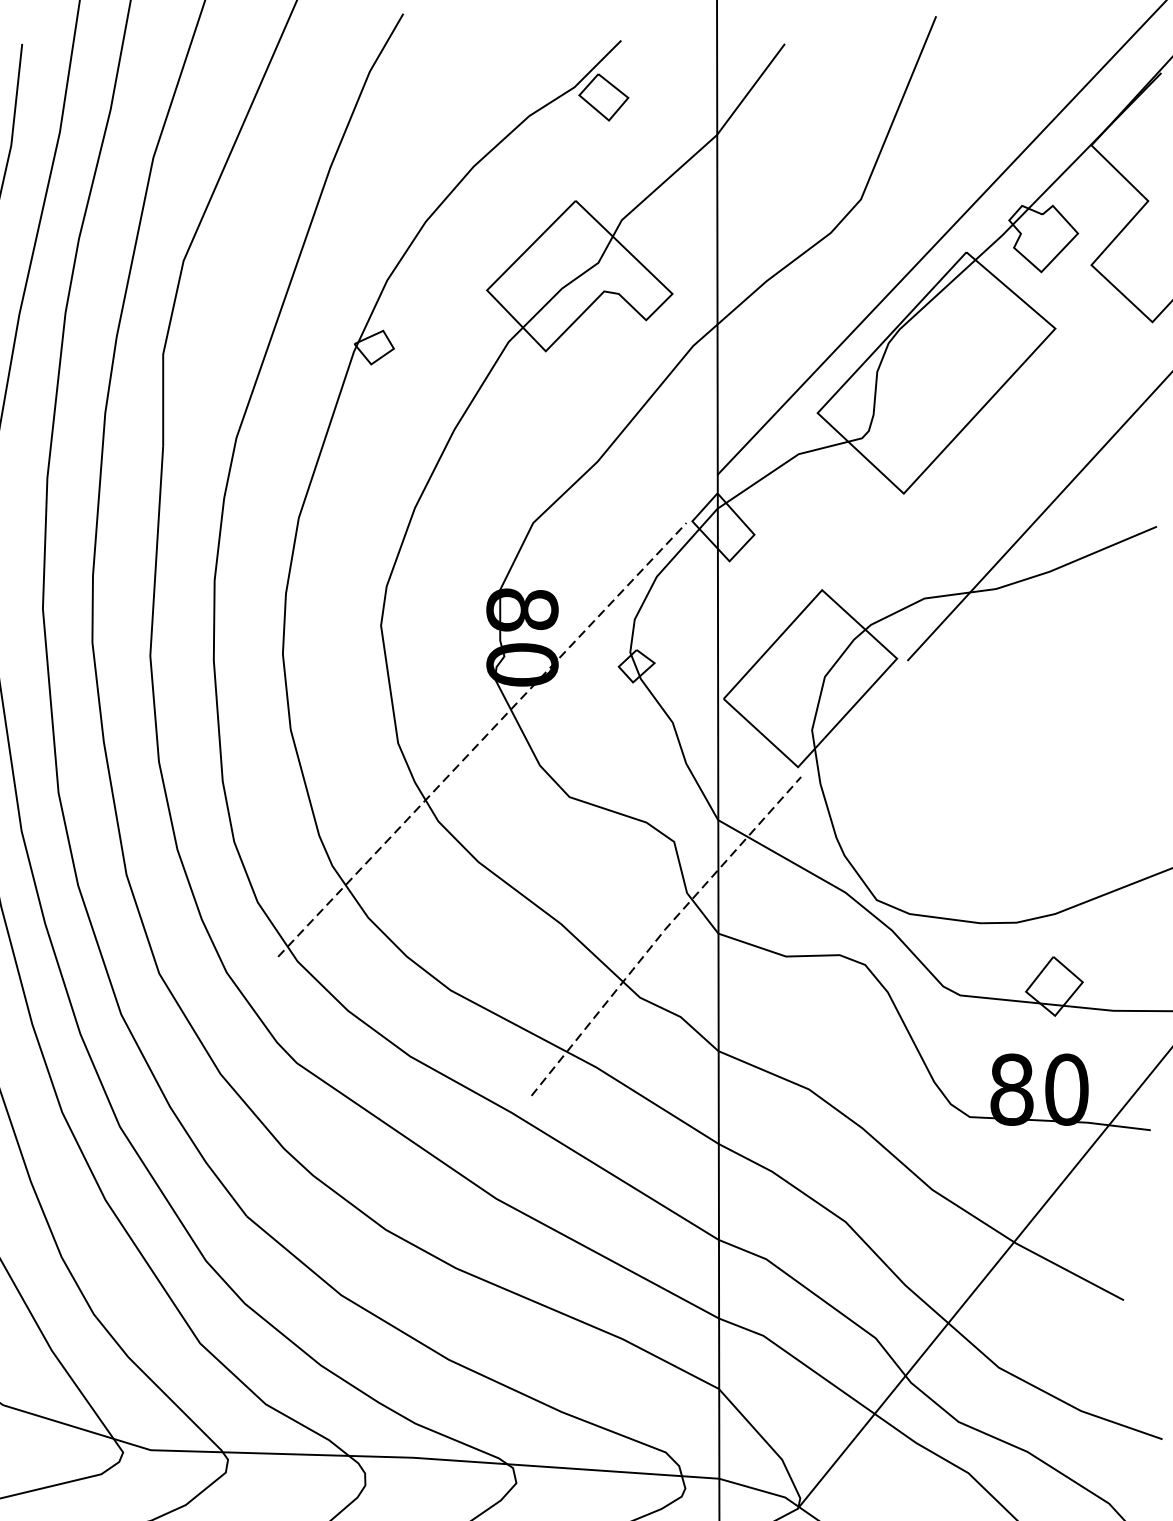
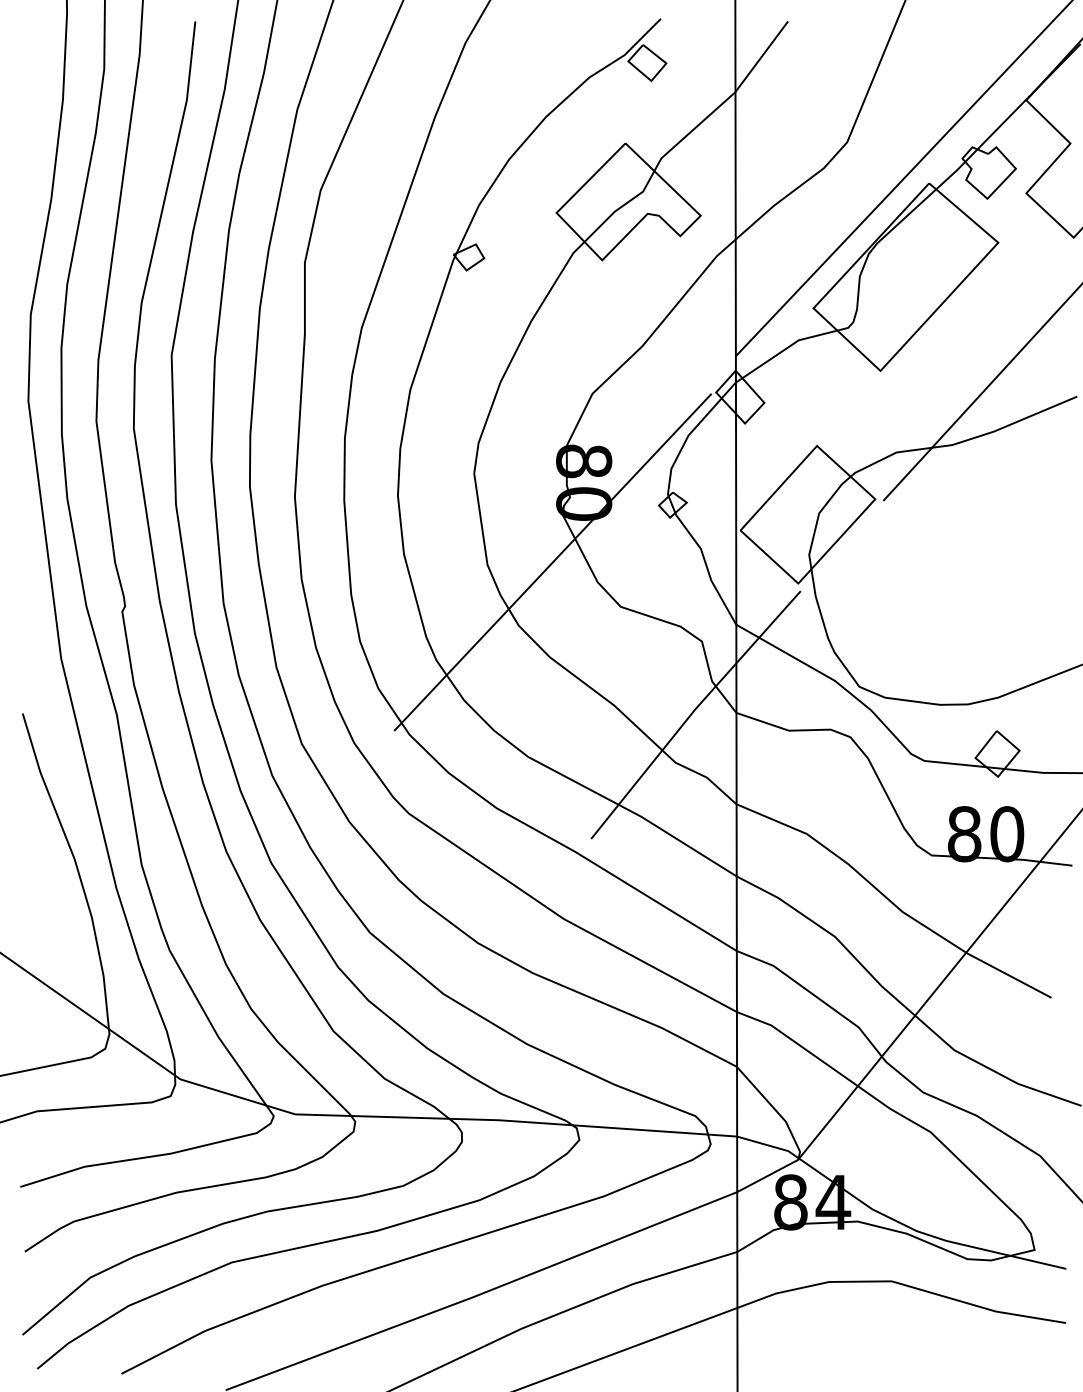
line: (481, 740) -> (552, 562), dashed -> solid
line: (663, 931) -> (693, 711), dashed -> solid

